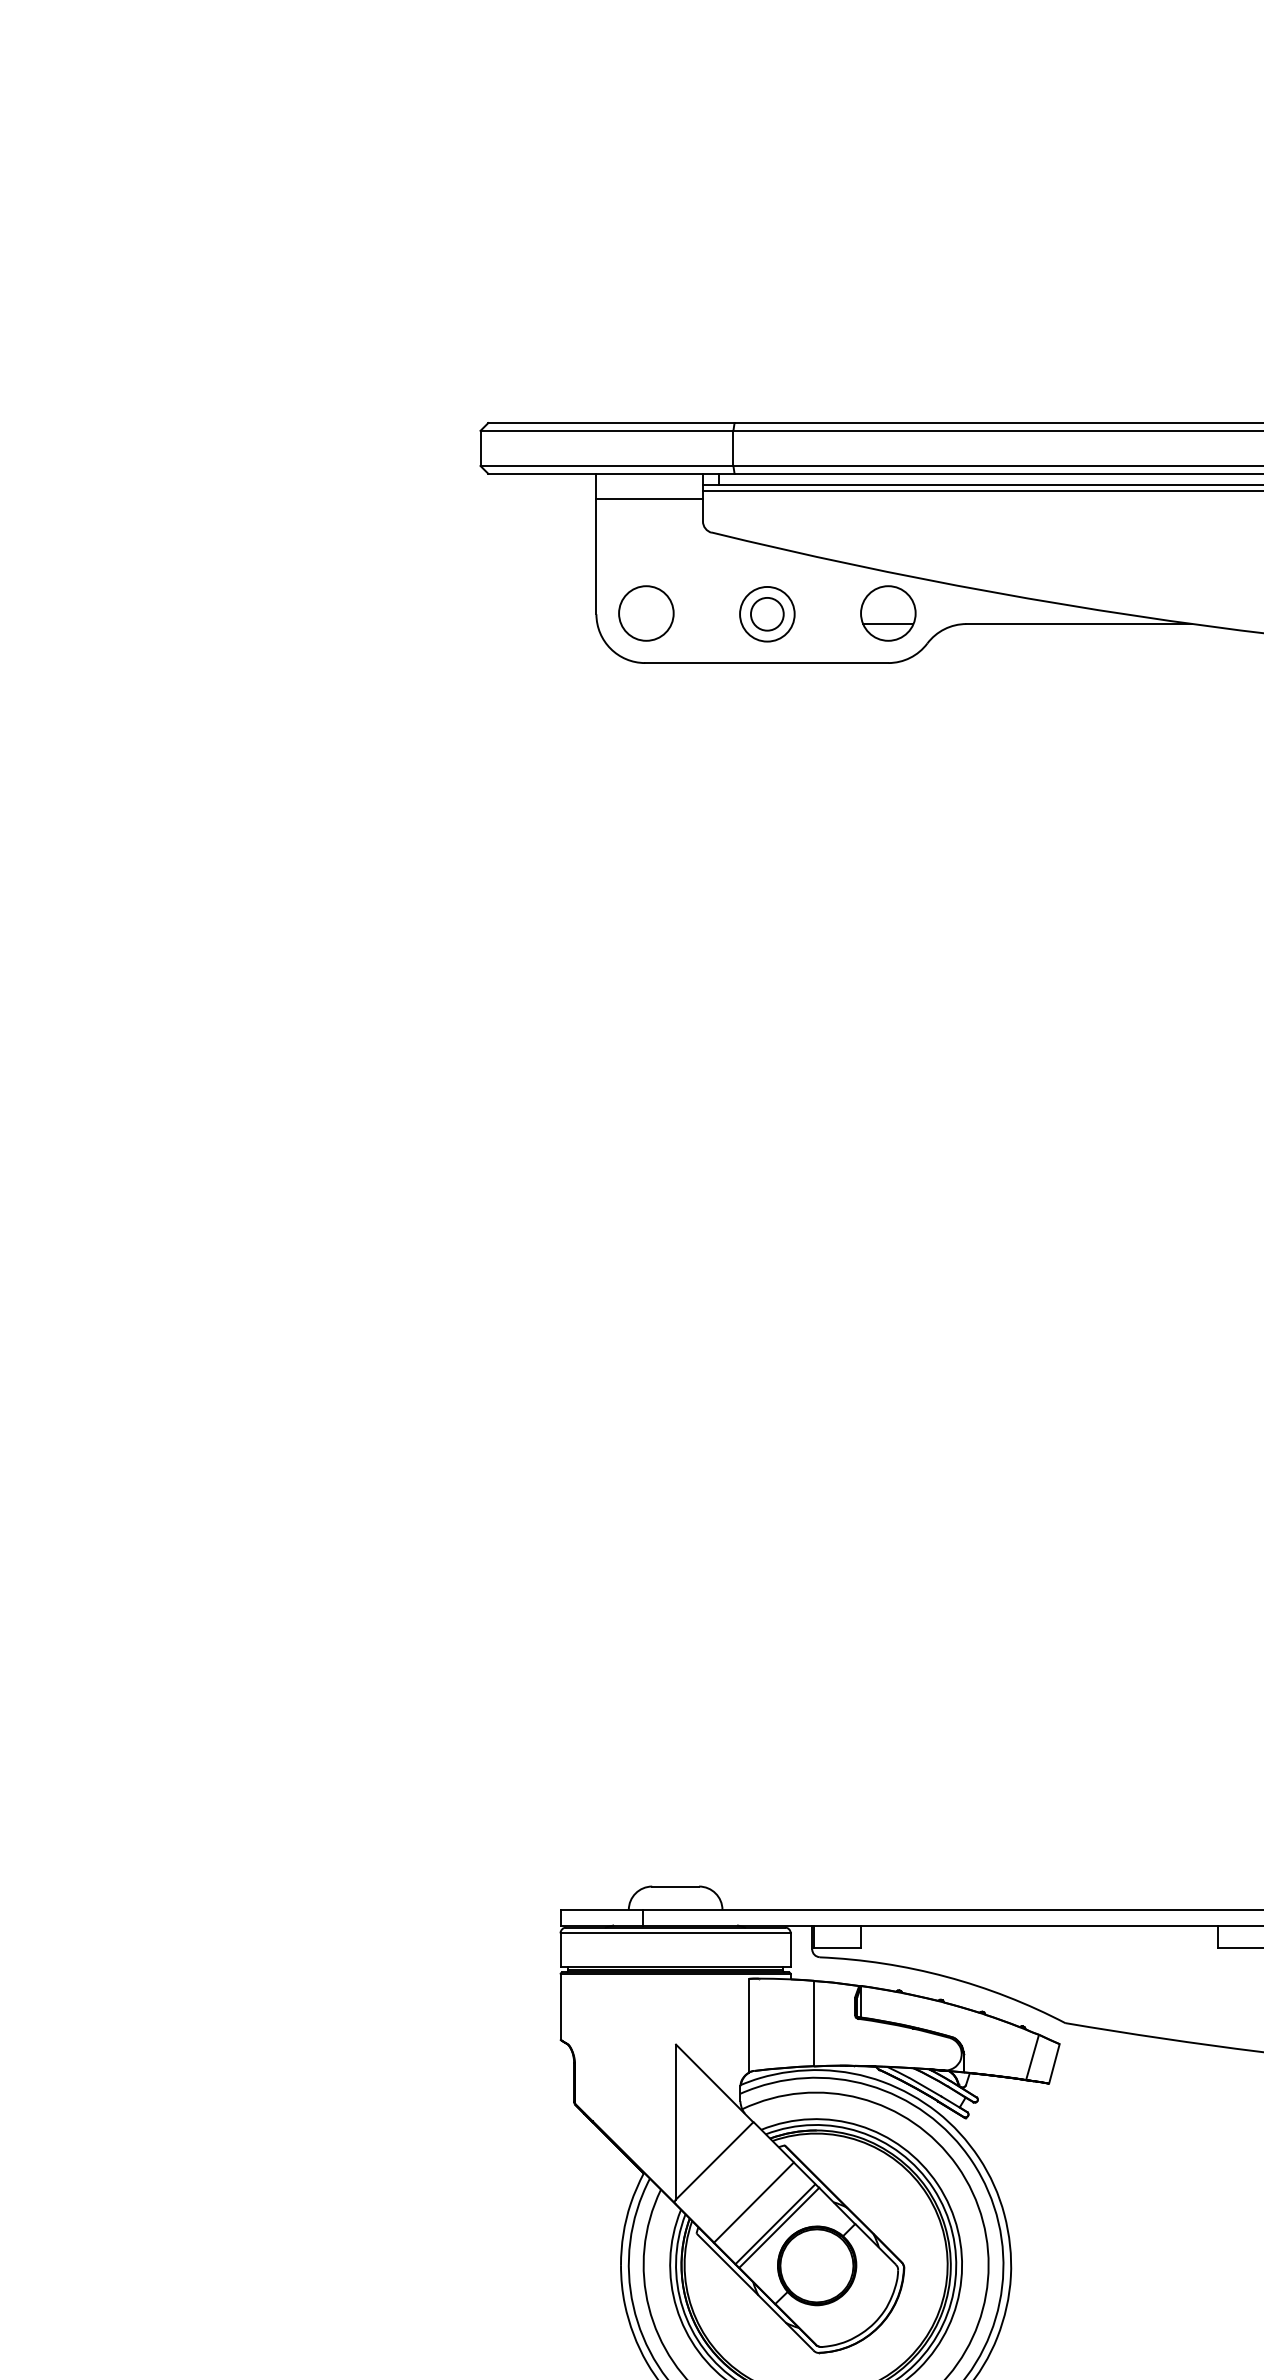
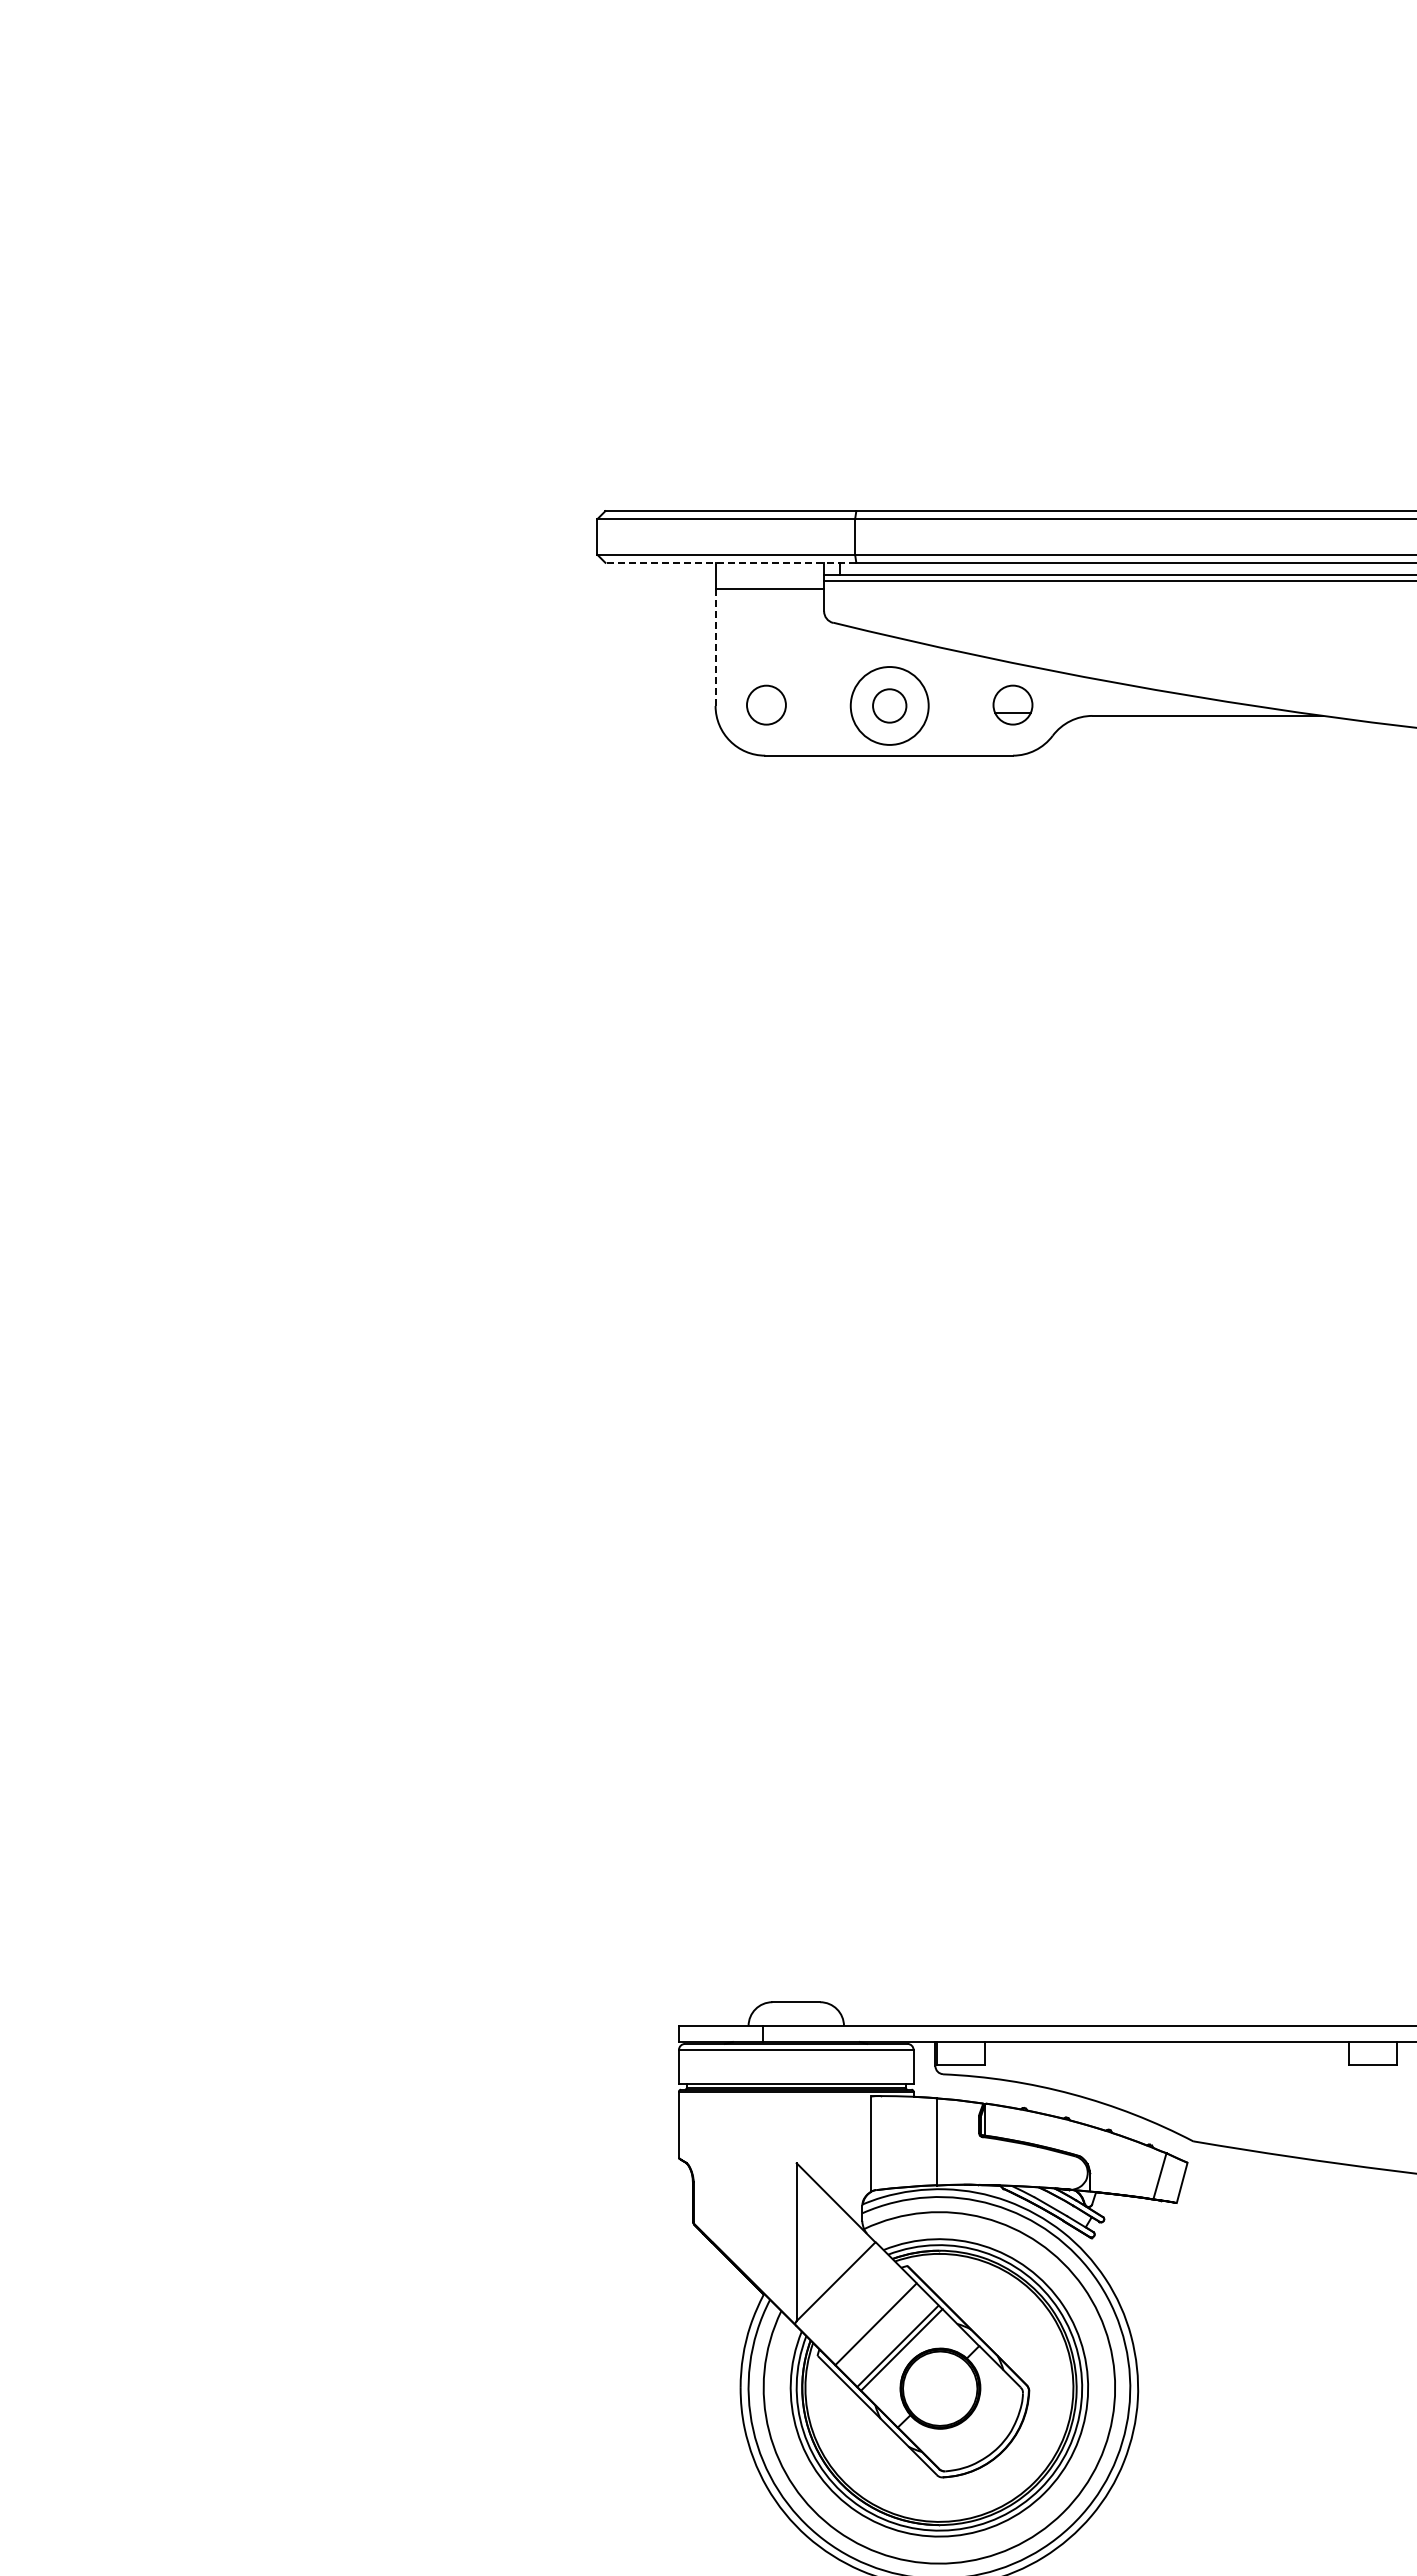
line: (611, 473) -> (730, 562), solid -> dashed
line: (596, 556) -> (715, 647), solid -> dashed
part: (887, 612) -> (1012, 704), size x0.7
circle: (646, 613) -> (766, 705), size x0.7
circle: (767, 613) -> (889, 705), size x1.4

